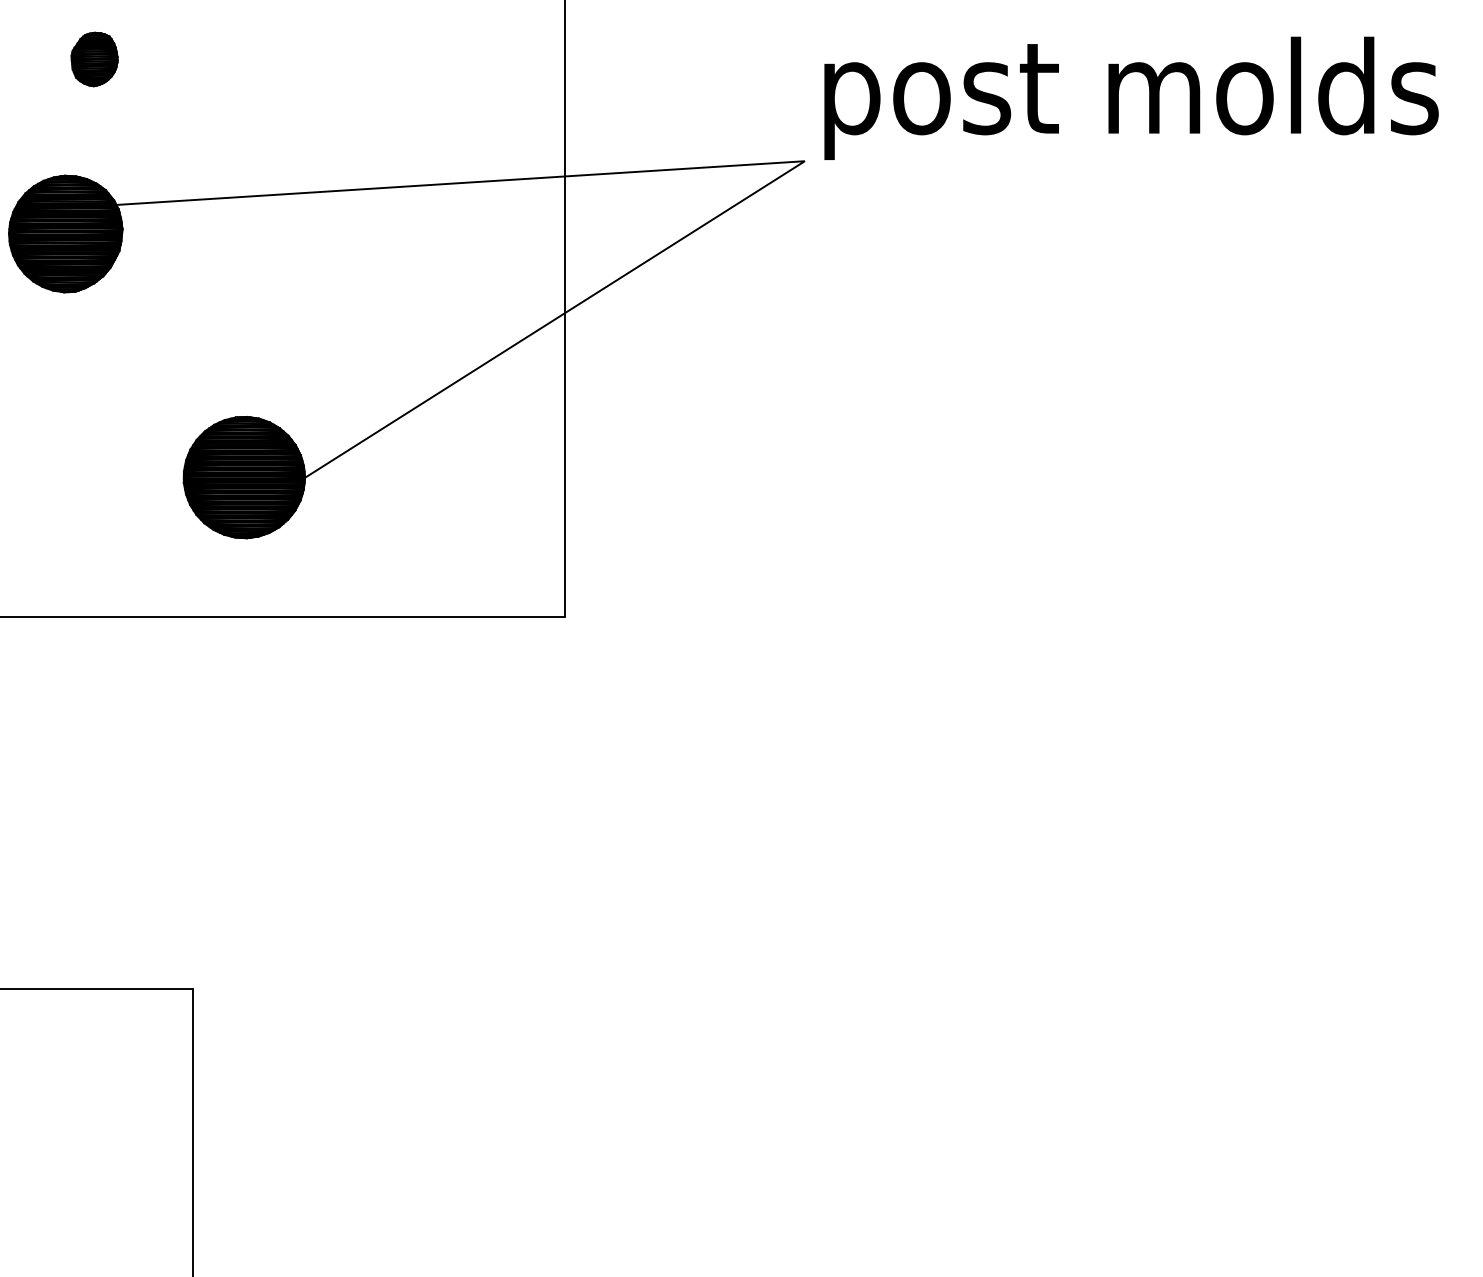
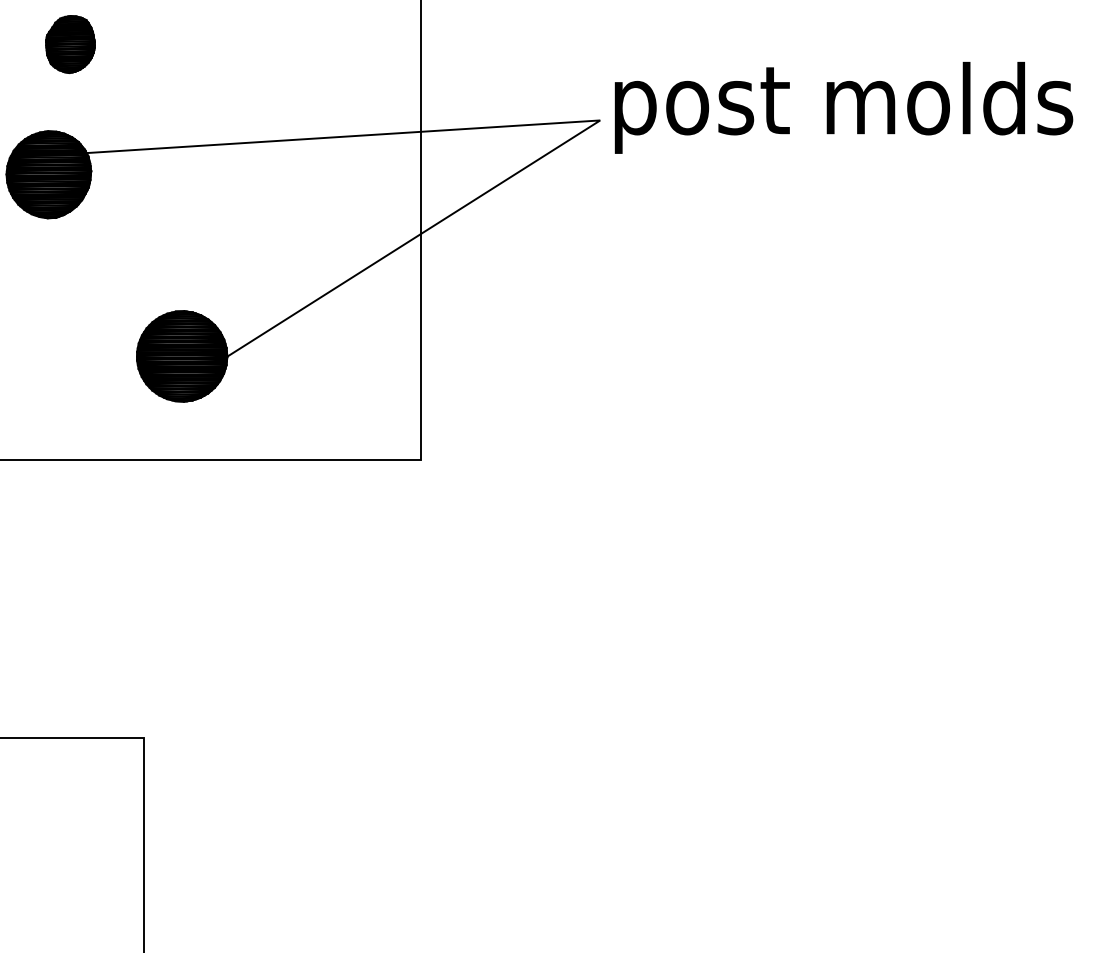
part: (94, 59) -> (70, 44), size x1.43
text: (1131, 97) -> (843, 107), moved

